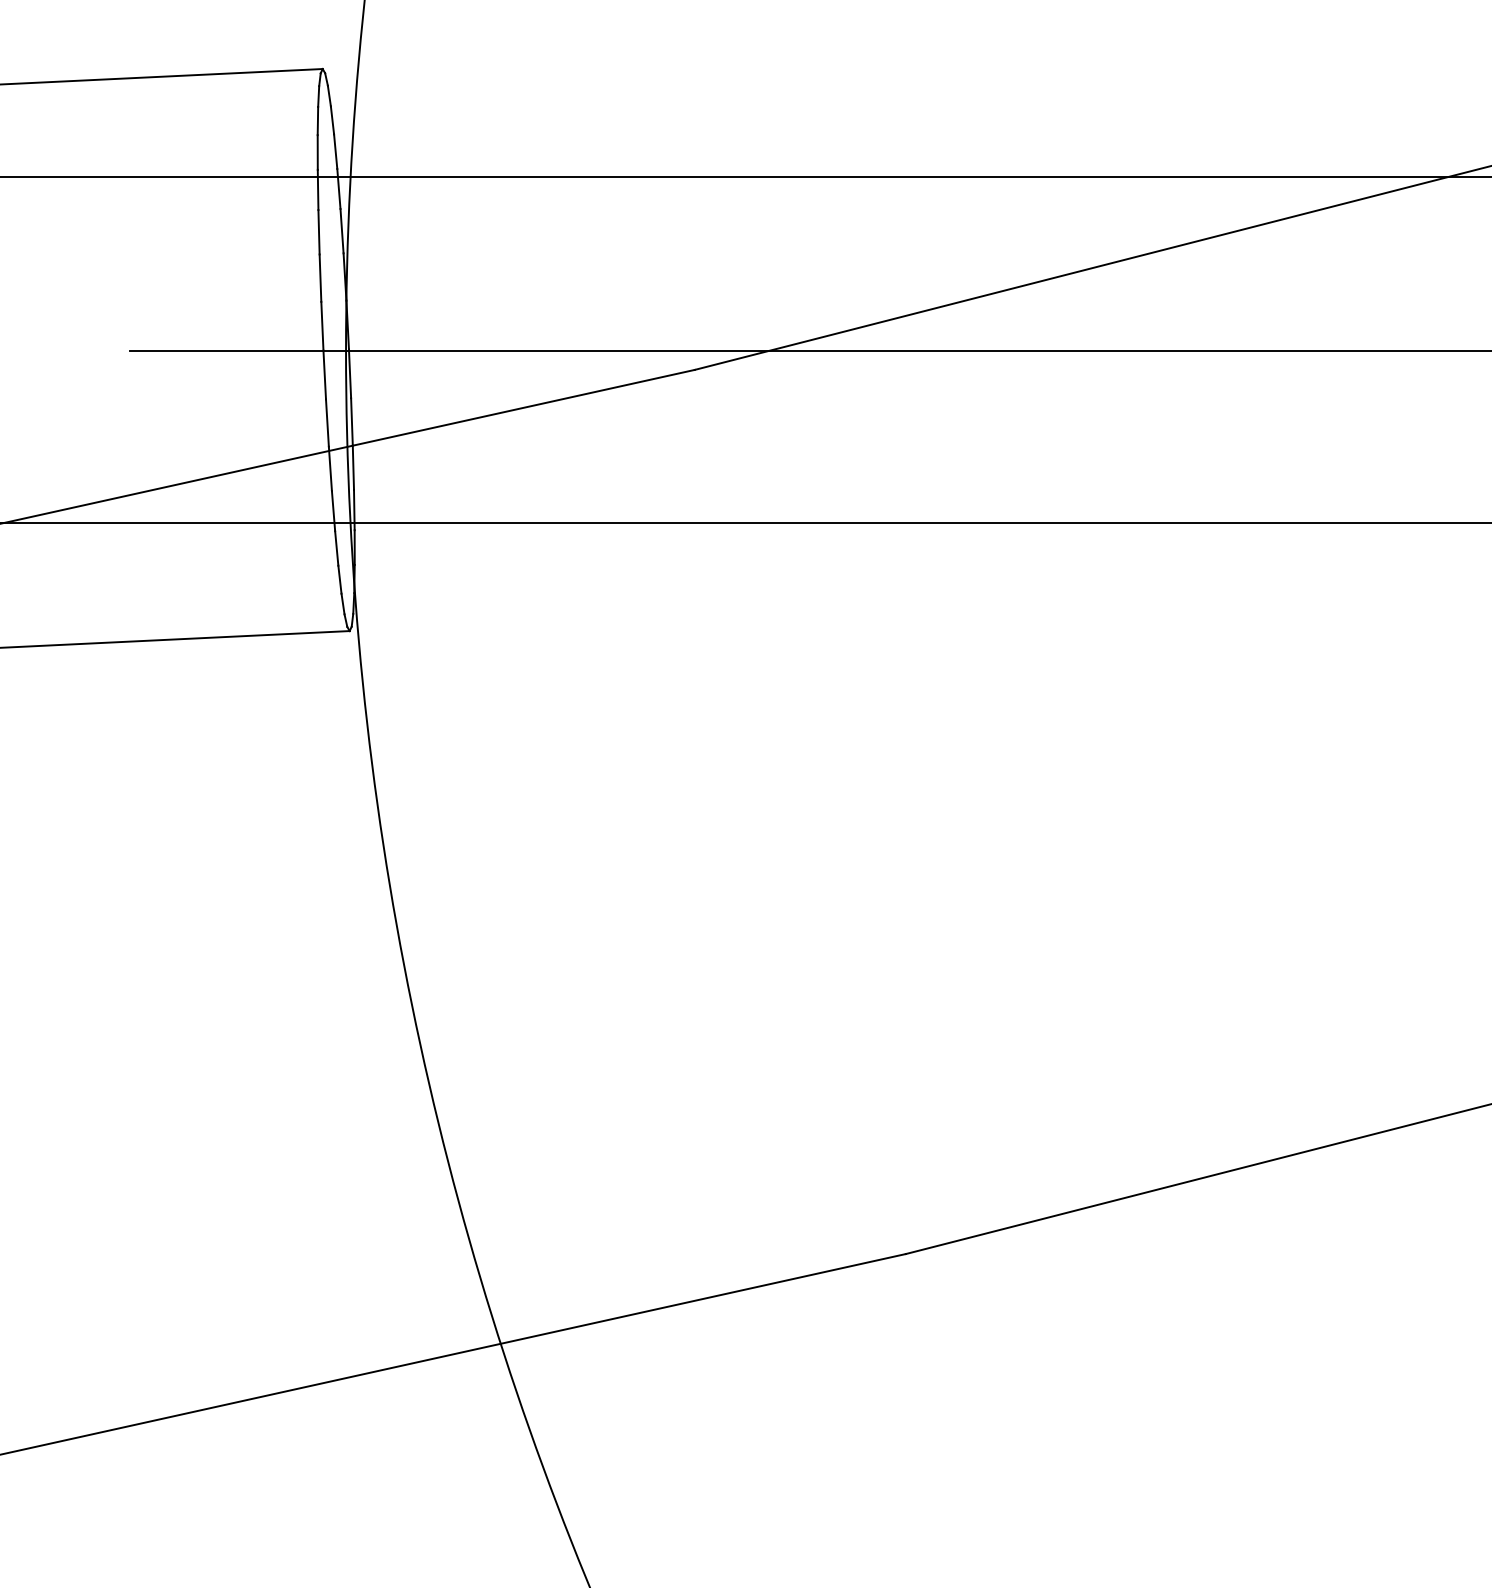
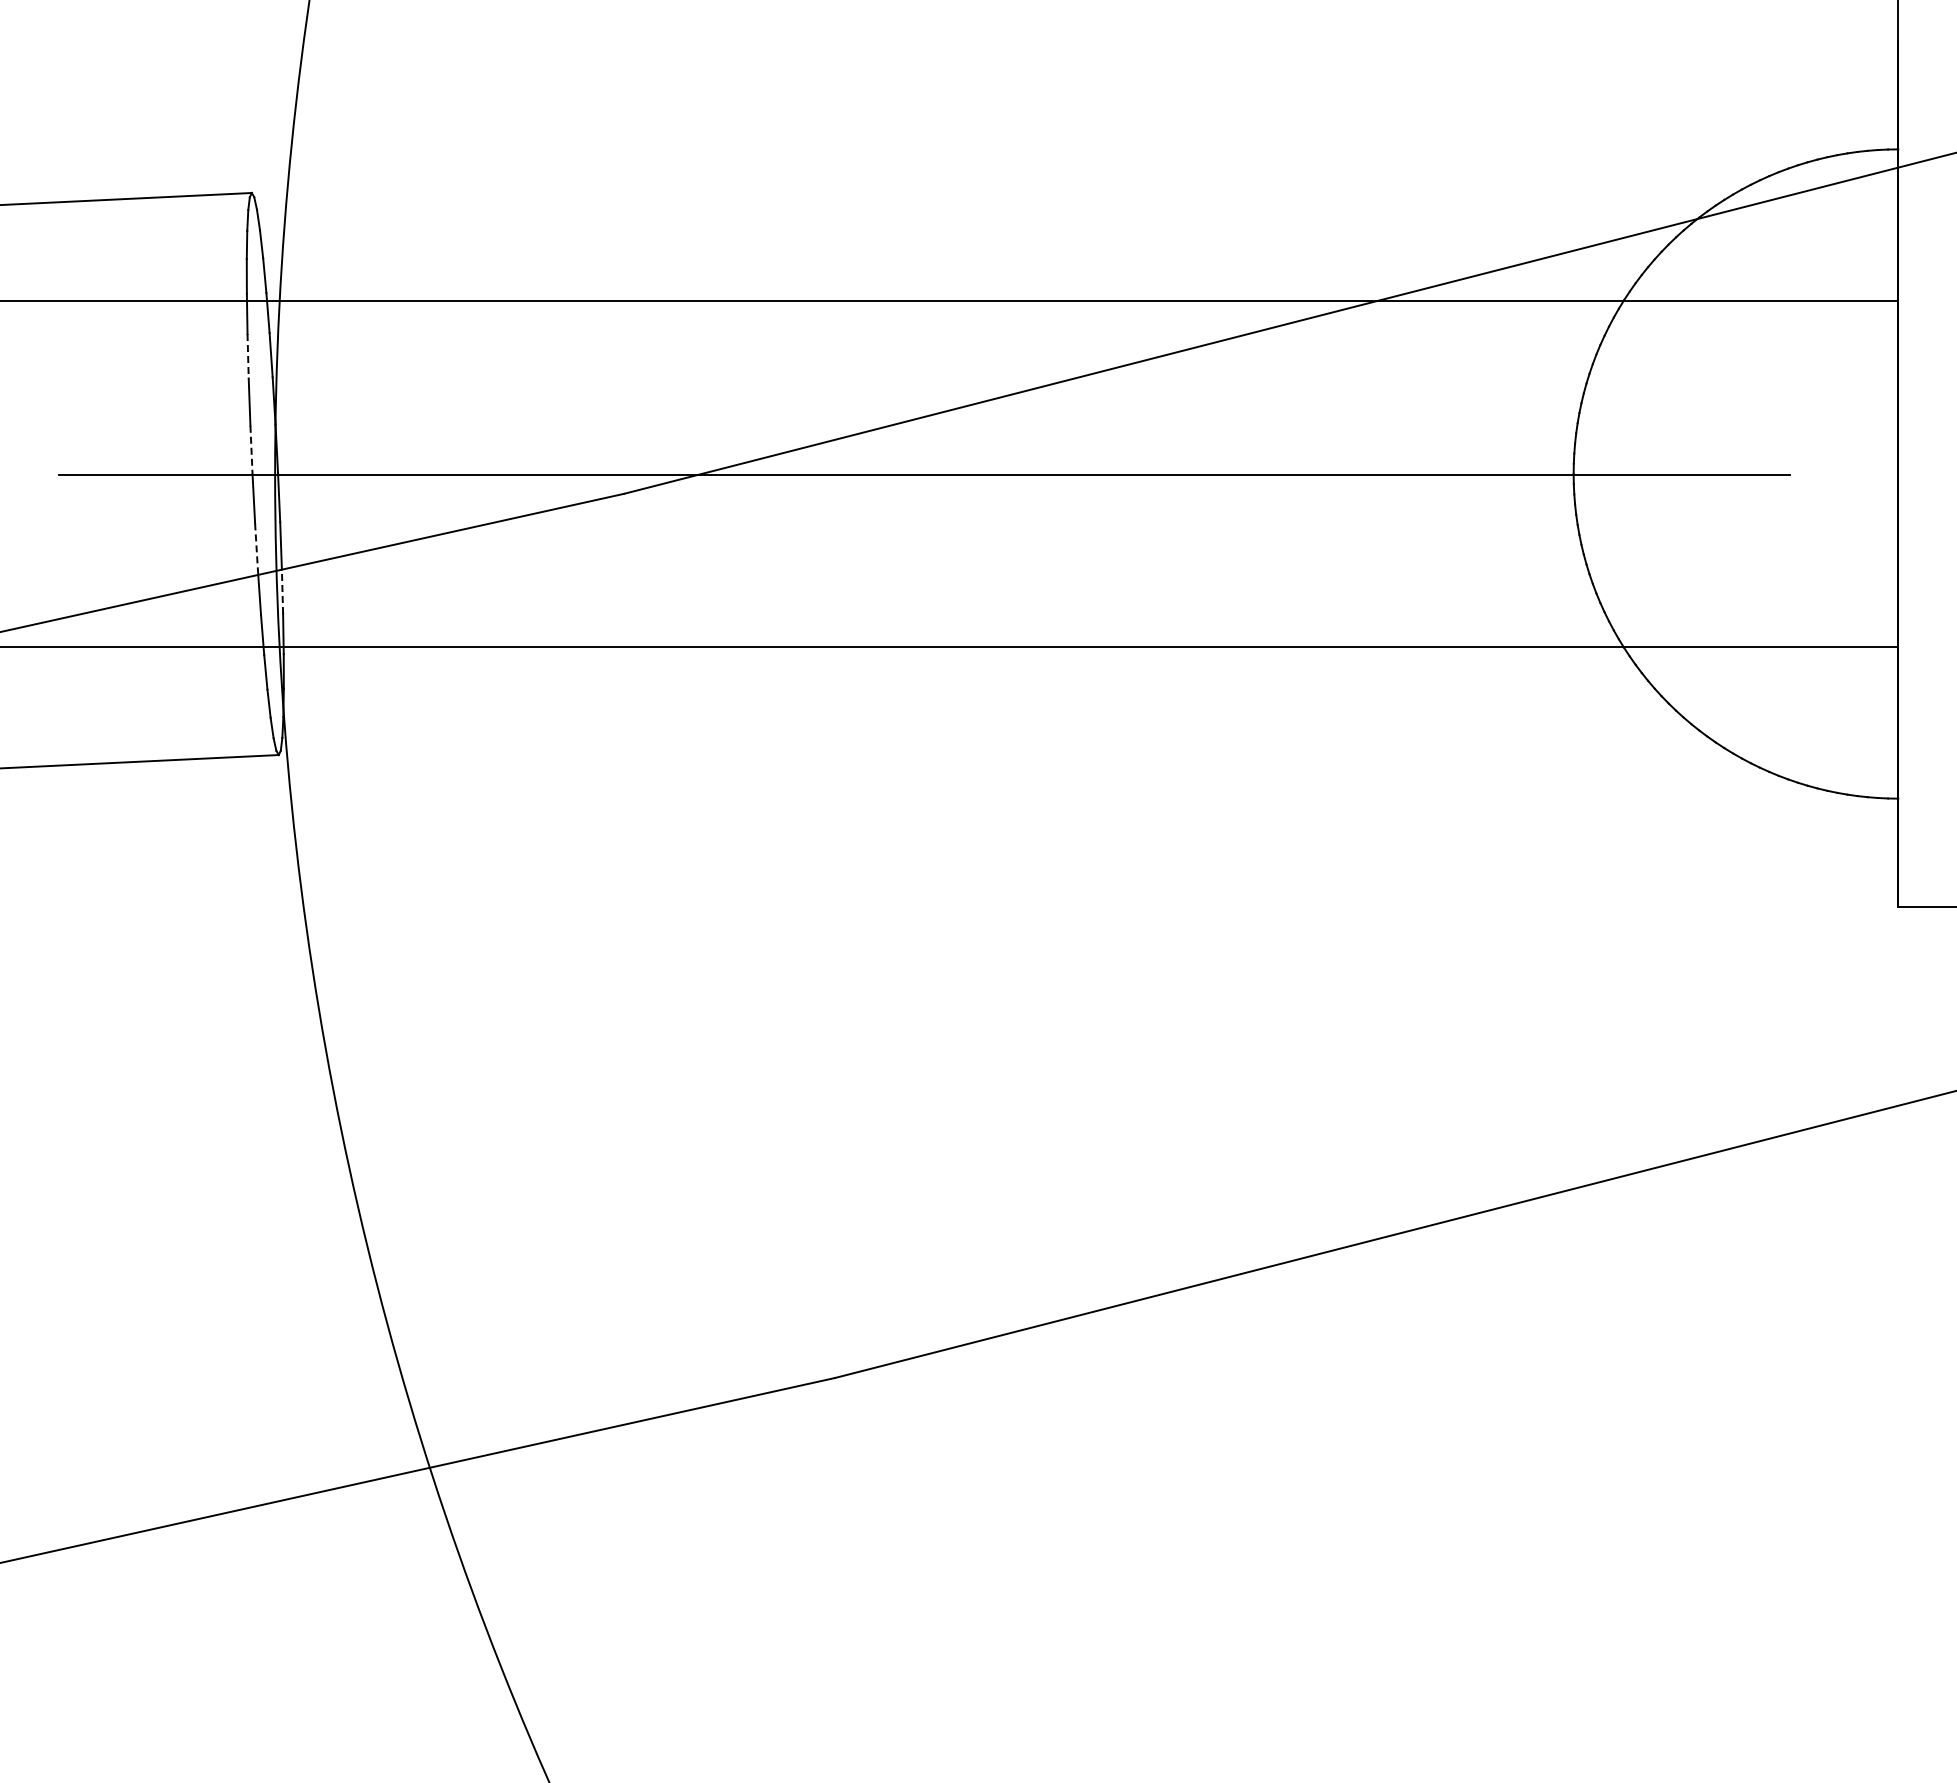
line: (319, 232) -> (248, 356), solid -> dashed
line: (322, 326) -> (251, 450), solid -> dashed
line: (327, 423) -> (256, 547), solid -> dashed
line: (353, 467) -> (282, 591), solid -> dashed

